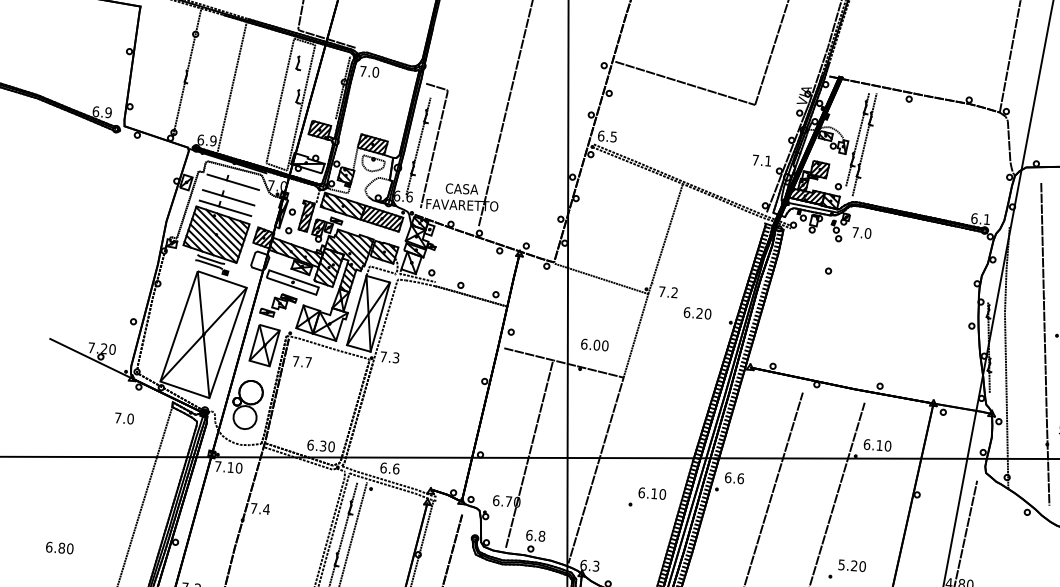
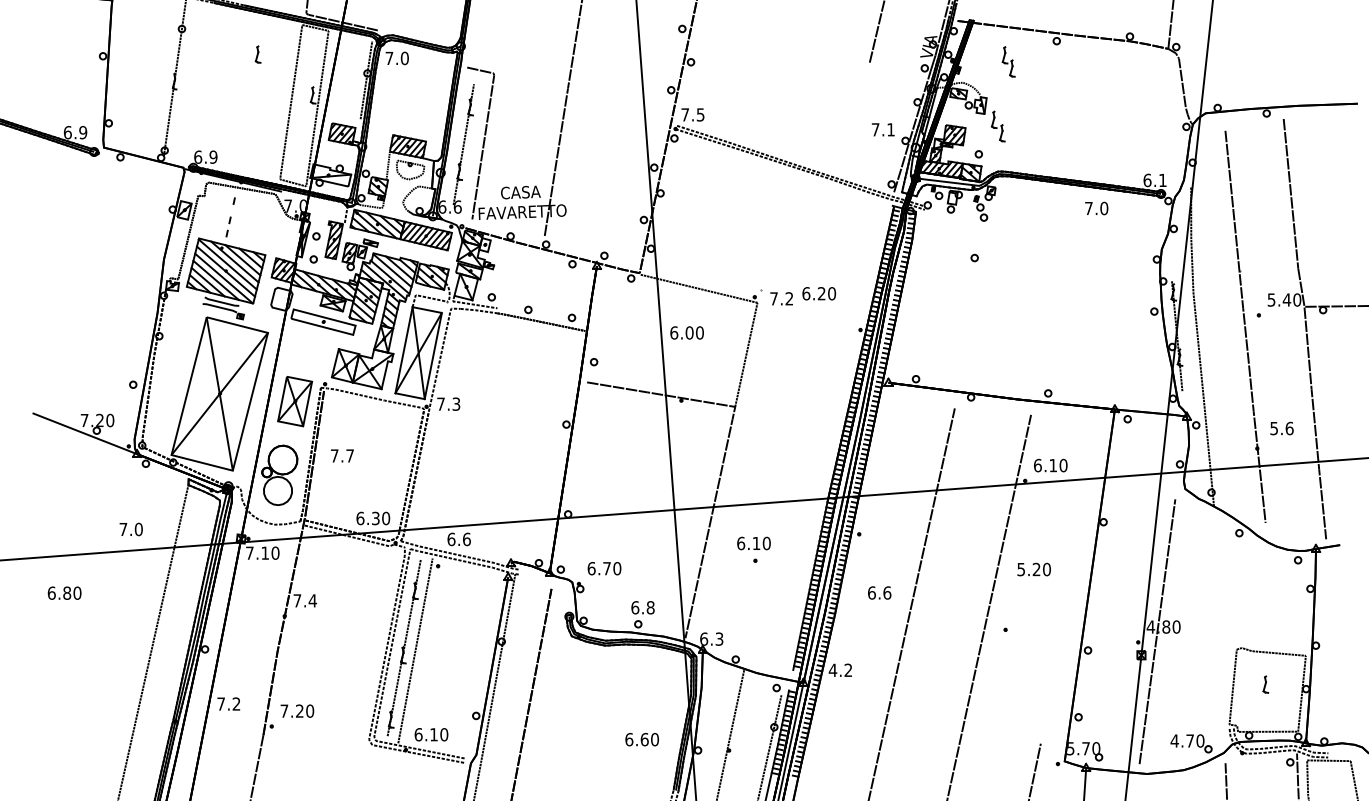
part: (298, 63) -> (257, 54), moved
line: (685, 83) -> (782, 42), removed
line: (231, 86) -> (230, 89), removed
text: (601, 135) -> (685, 114), 6.5 -> 7.5
line: (857, 139) -> (997, 94), removed
line: (864, 144) -> (1006, 100), removed
line: (233, 182) -> (241, 205), removed
line: (228, 197) -> (237, 224), removed
line: (225, 208) -> (234, 238), removed
text: (861, 232) -> (1096, 208), moved
line: (665, 238) -> (773, 233), removed
part: (277, 305) -> (307, 351), removed
text: (697, 313) -> (819, 293), moved
text: (594, 344) -> (686, 332), moved
text: (302, 361) -> (342, 455), moved
text: (123, 418) -> (130, 529), moved
line: (529, 453) -> (627, 508), removed
text: (734, 477) -> (879, 592), moved
text: (651, 493) -> (753, 543), moved
text: (59, 547) -> (64, 592), moved
text: (851, 565) -> (1033, 569), moved

